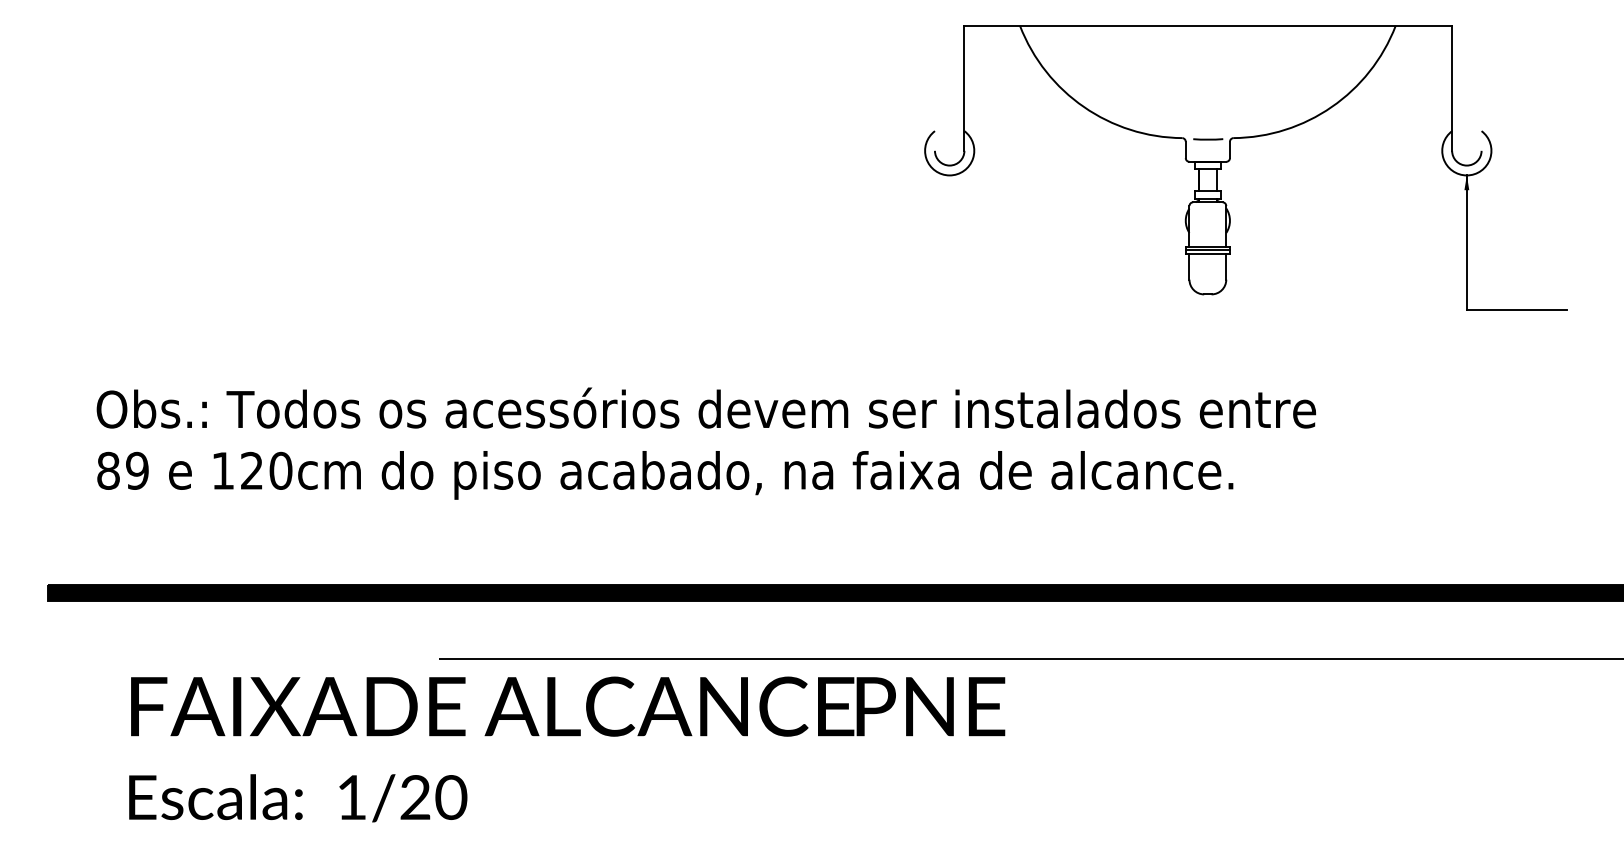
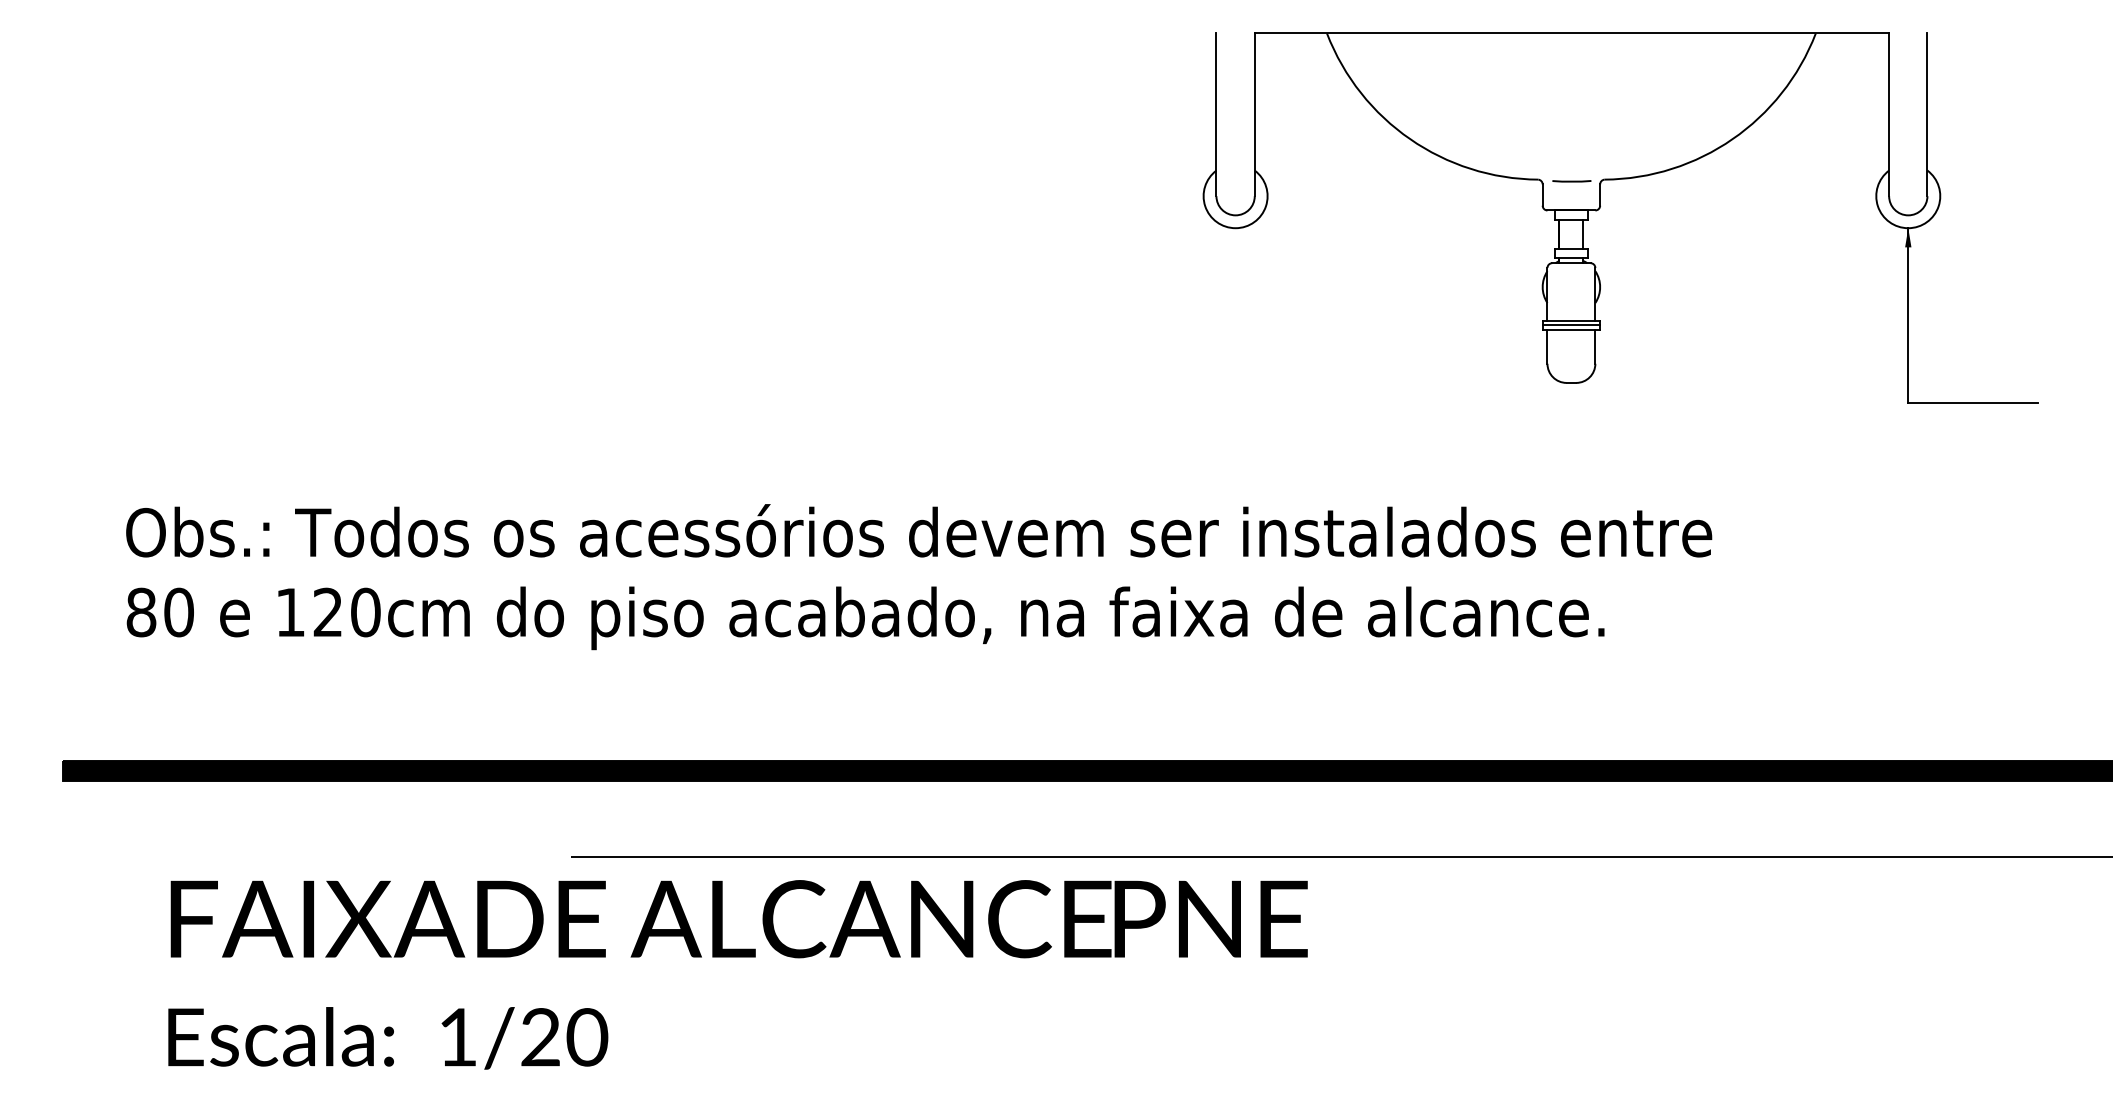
line: (935, 88) -> (1216, 114), added
line: (1481, 88) -> (1927, 114), added
text: (136, 470) -> (178, 612), 89 -> 80

